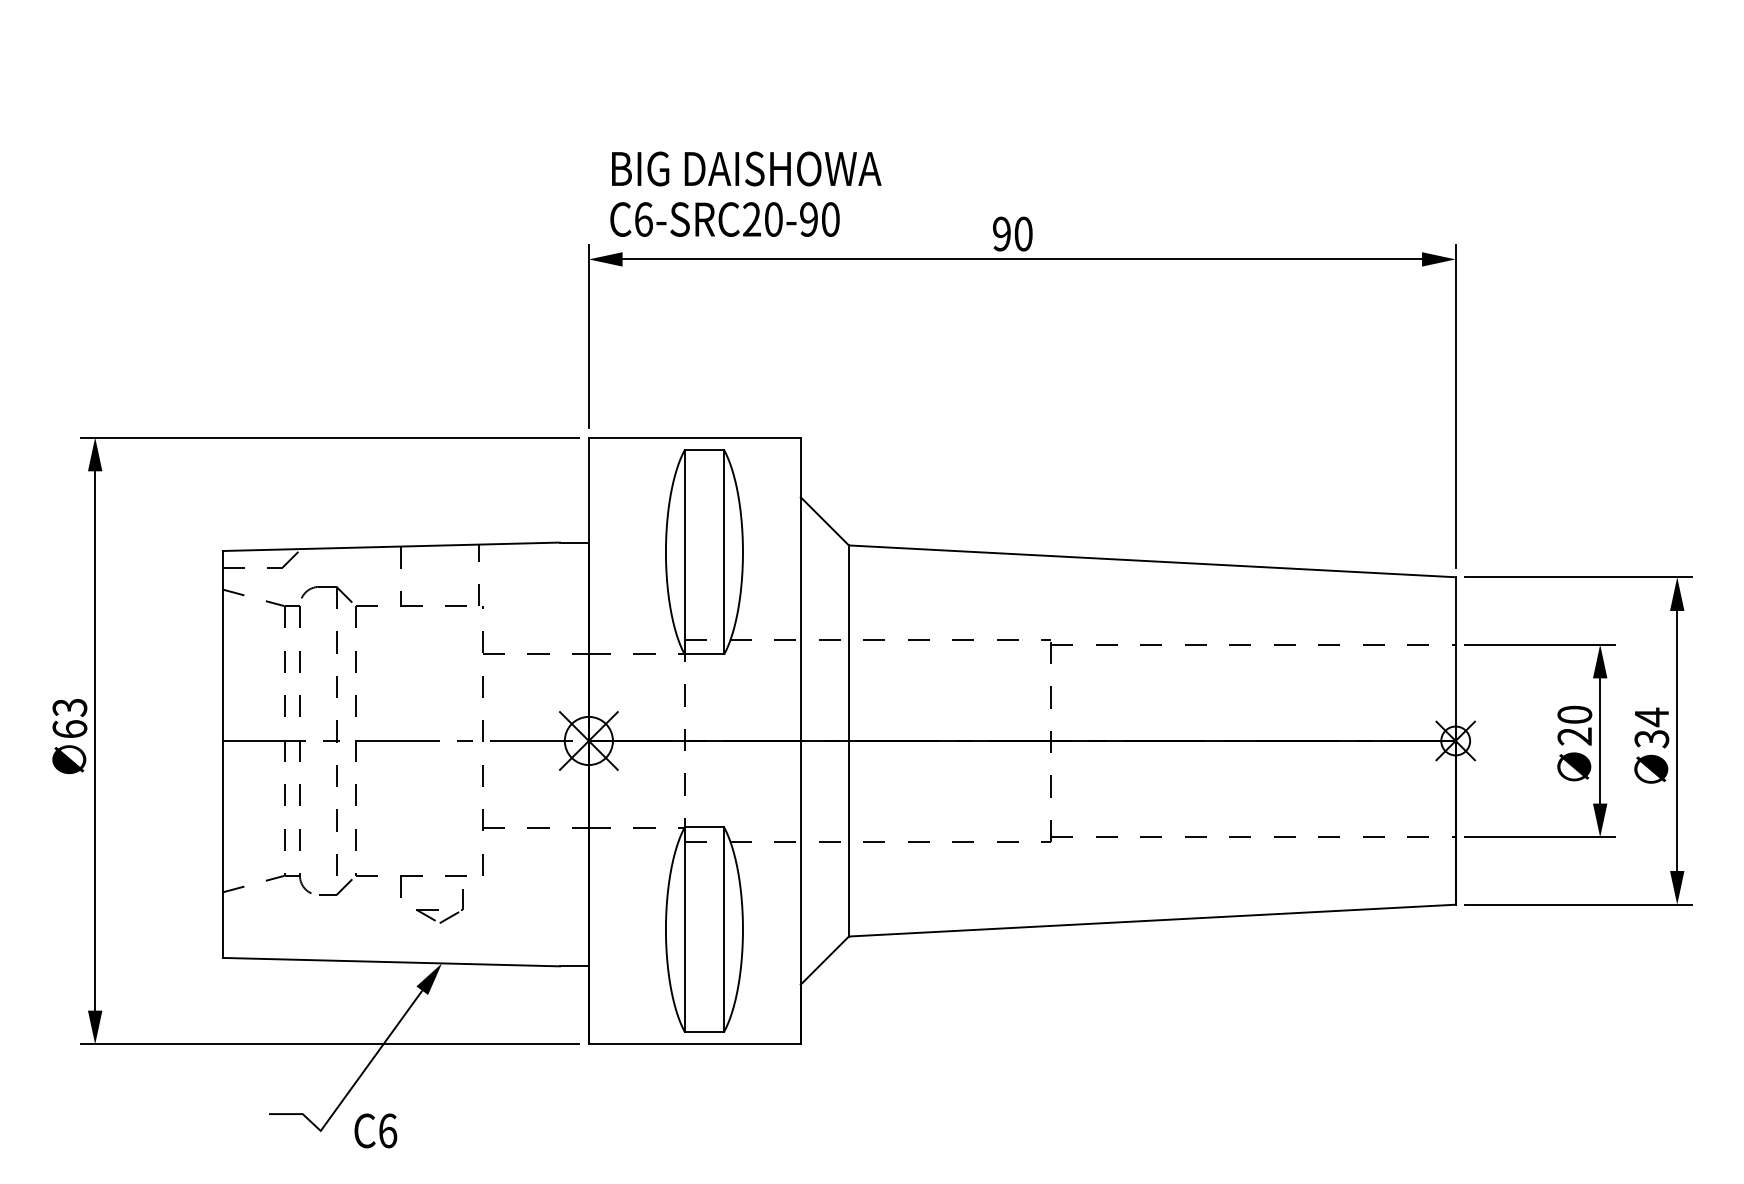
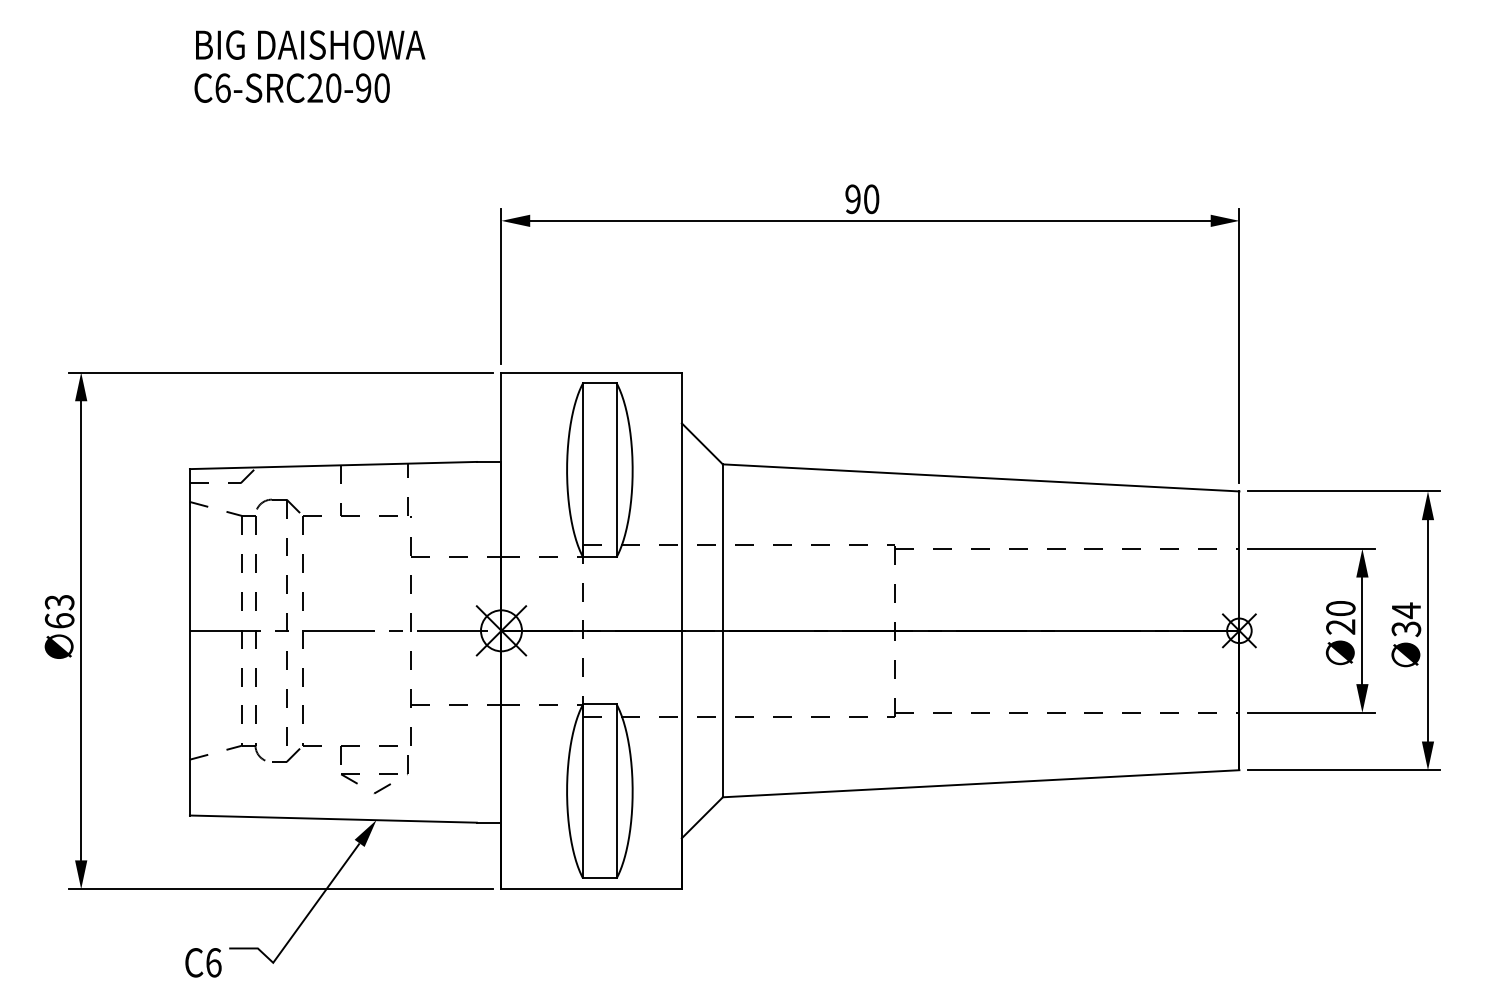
text: (745, 193) -> (309, 66), moved
part: (439, 909) -> (374, 774), size x1.67
text: (375, 1130) -> (203, 962), moved

